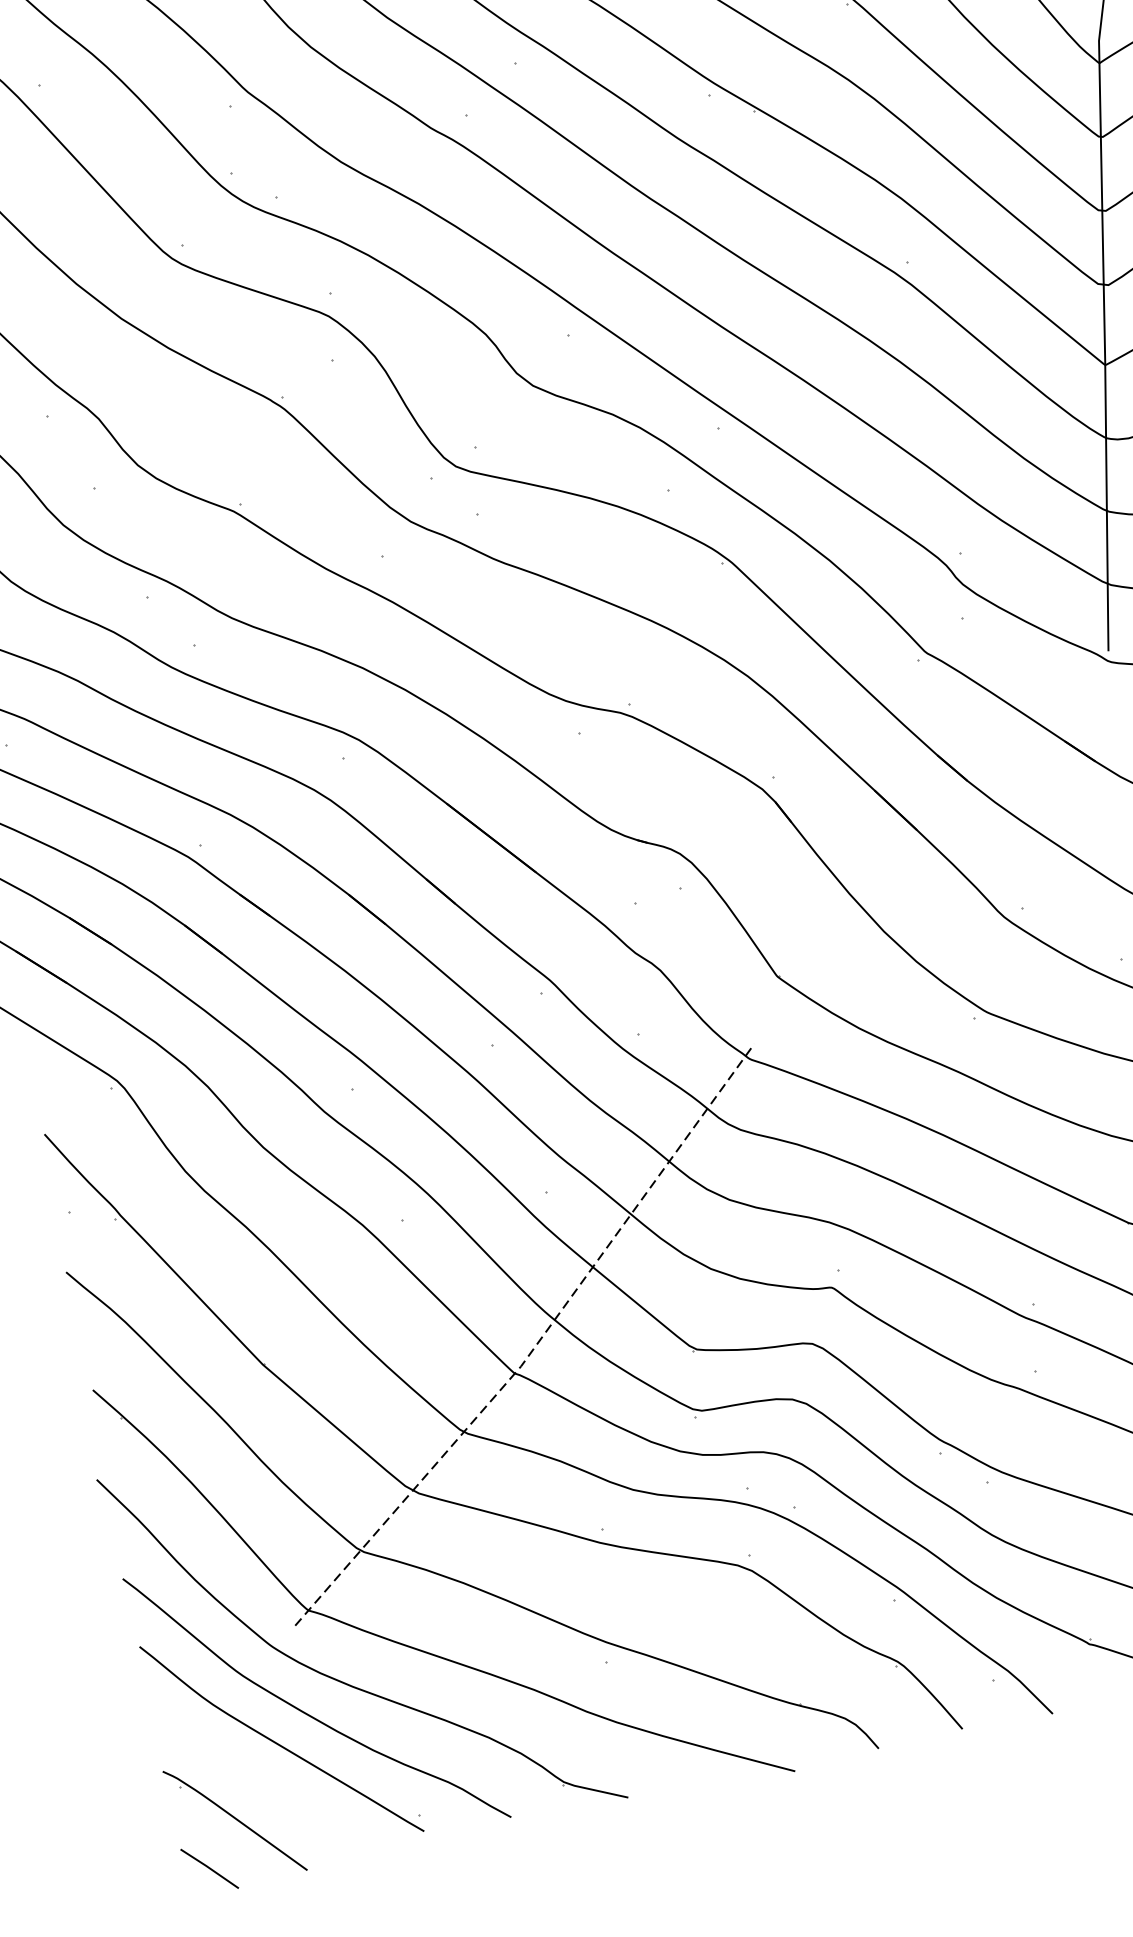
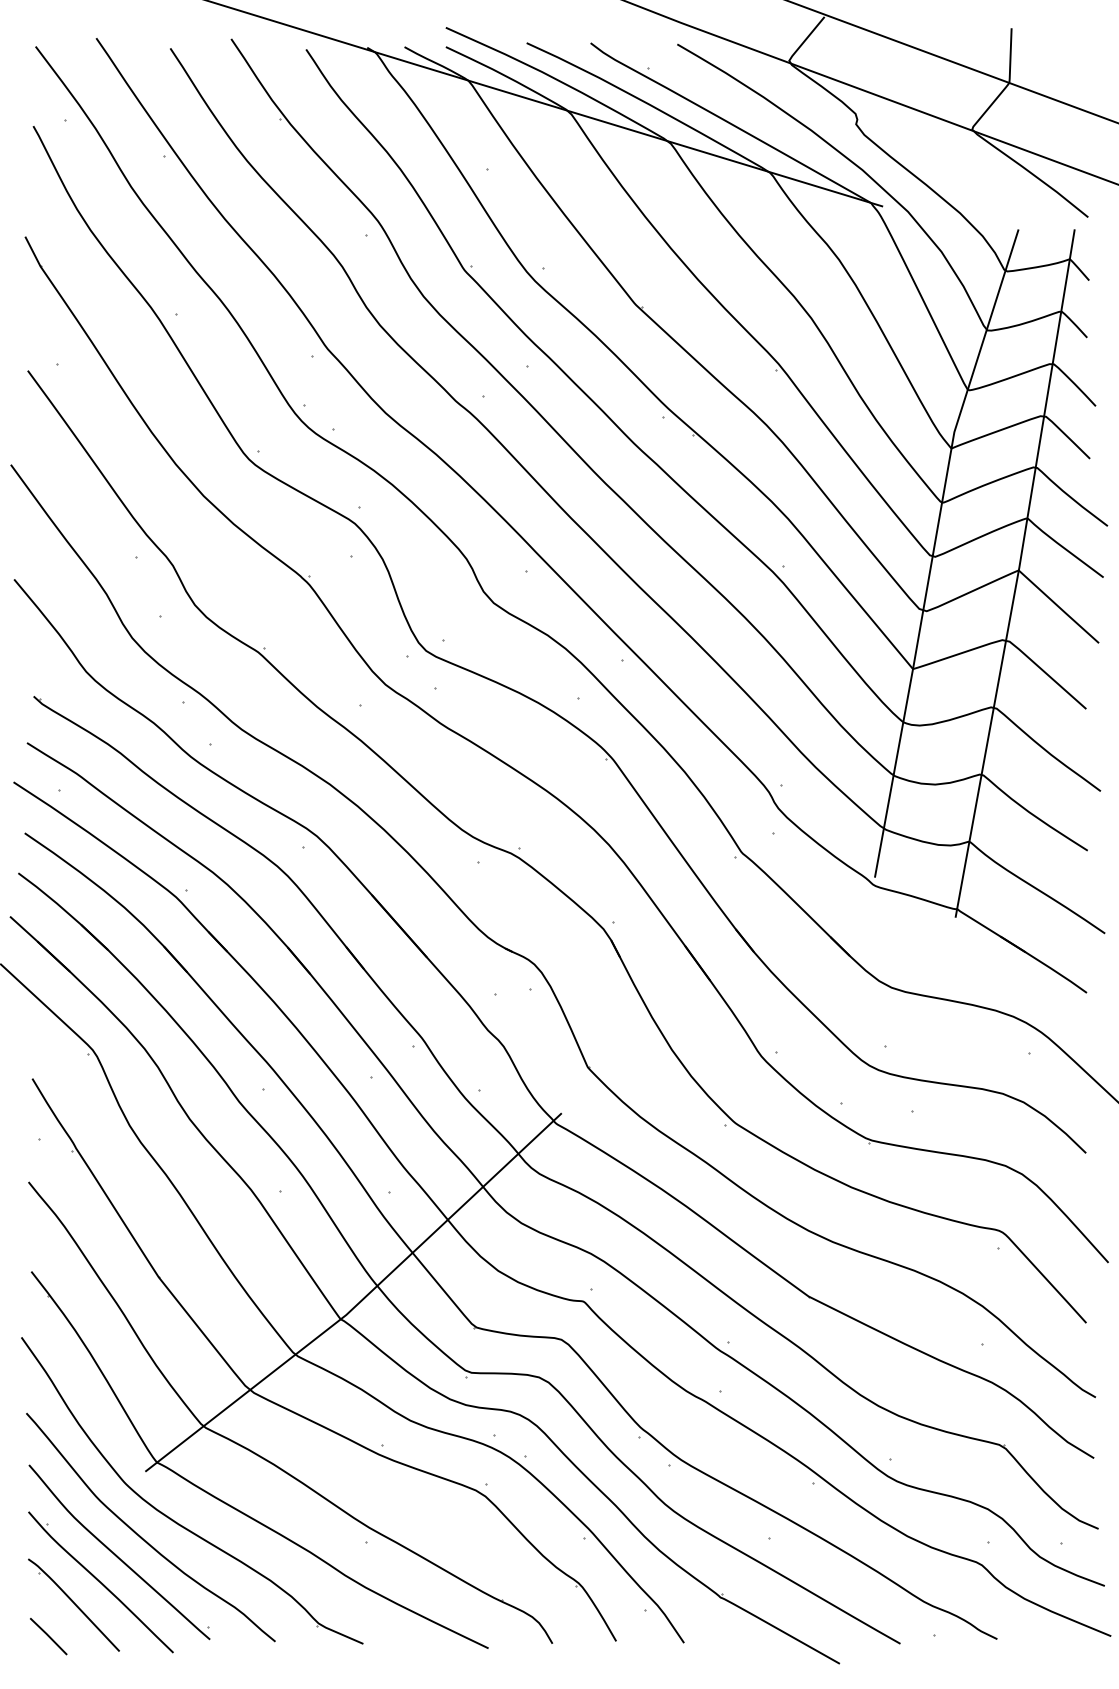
line: (536, 1344) -> (360, 1301), dashed -> solid
part: (264, 1783) -> (100, 1582), added

